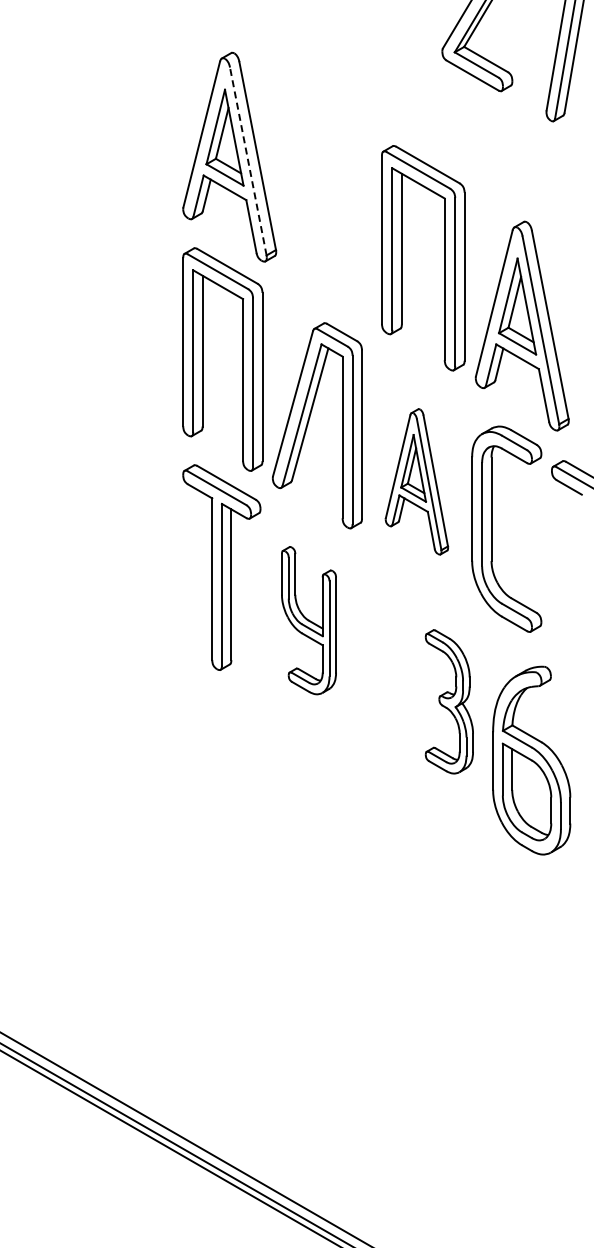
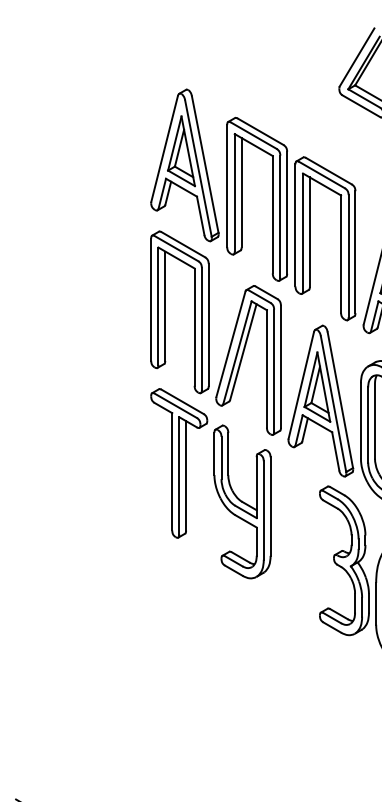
line: (248, 161) -> (198, 168), dashed -> solid
part: (308, 203) -> (242, 199), added
part: (416, 481) -> (320, 400), size x1.43
part: (308, 620) -> (242, 501), size x1.43
part: (449, 701) -> (344, 560), size x1.43

